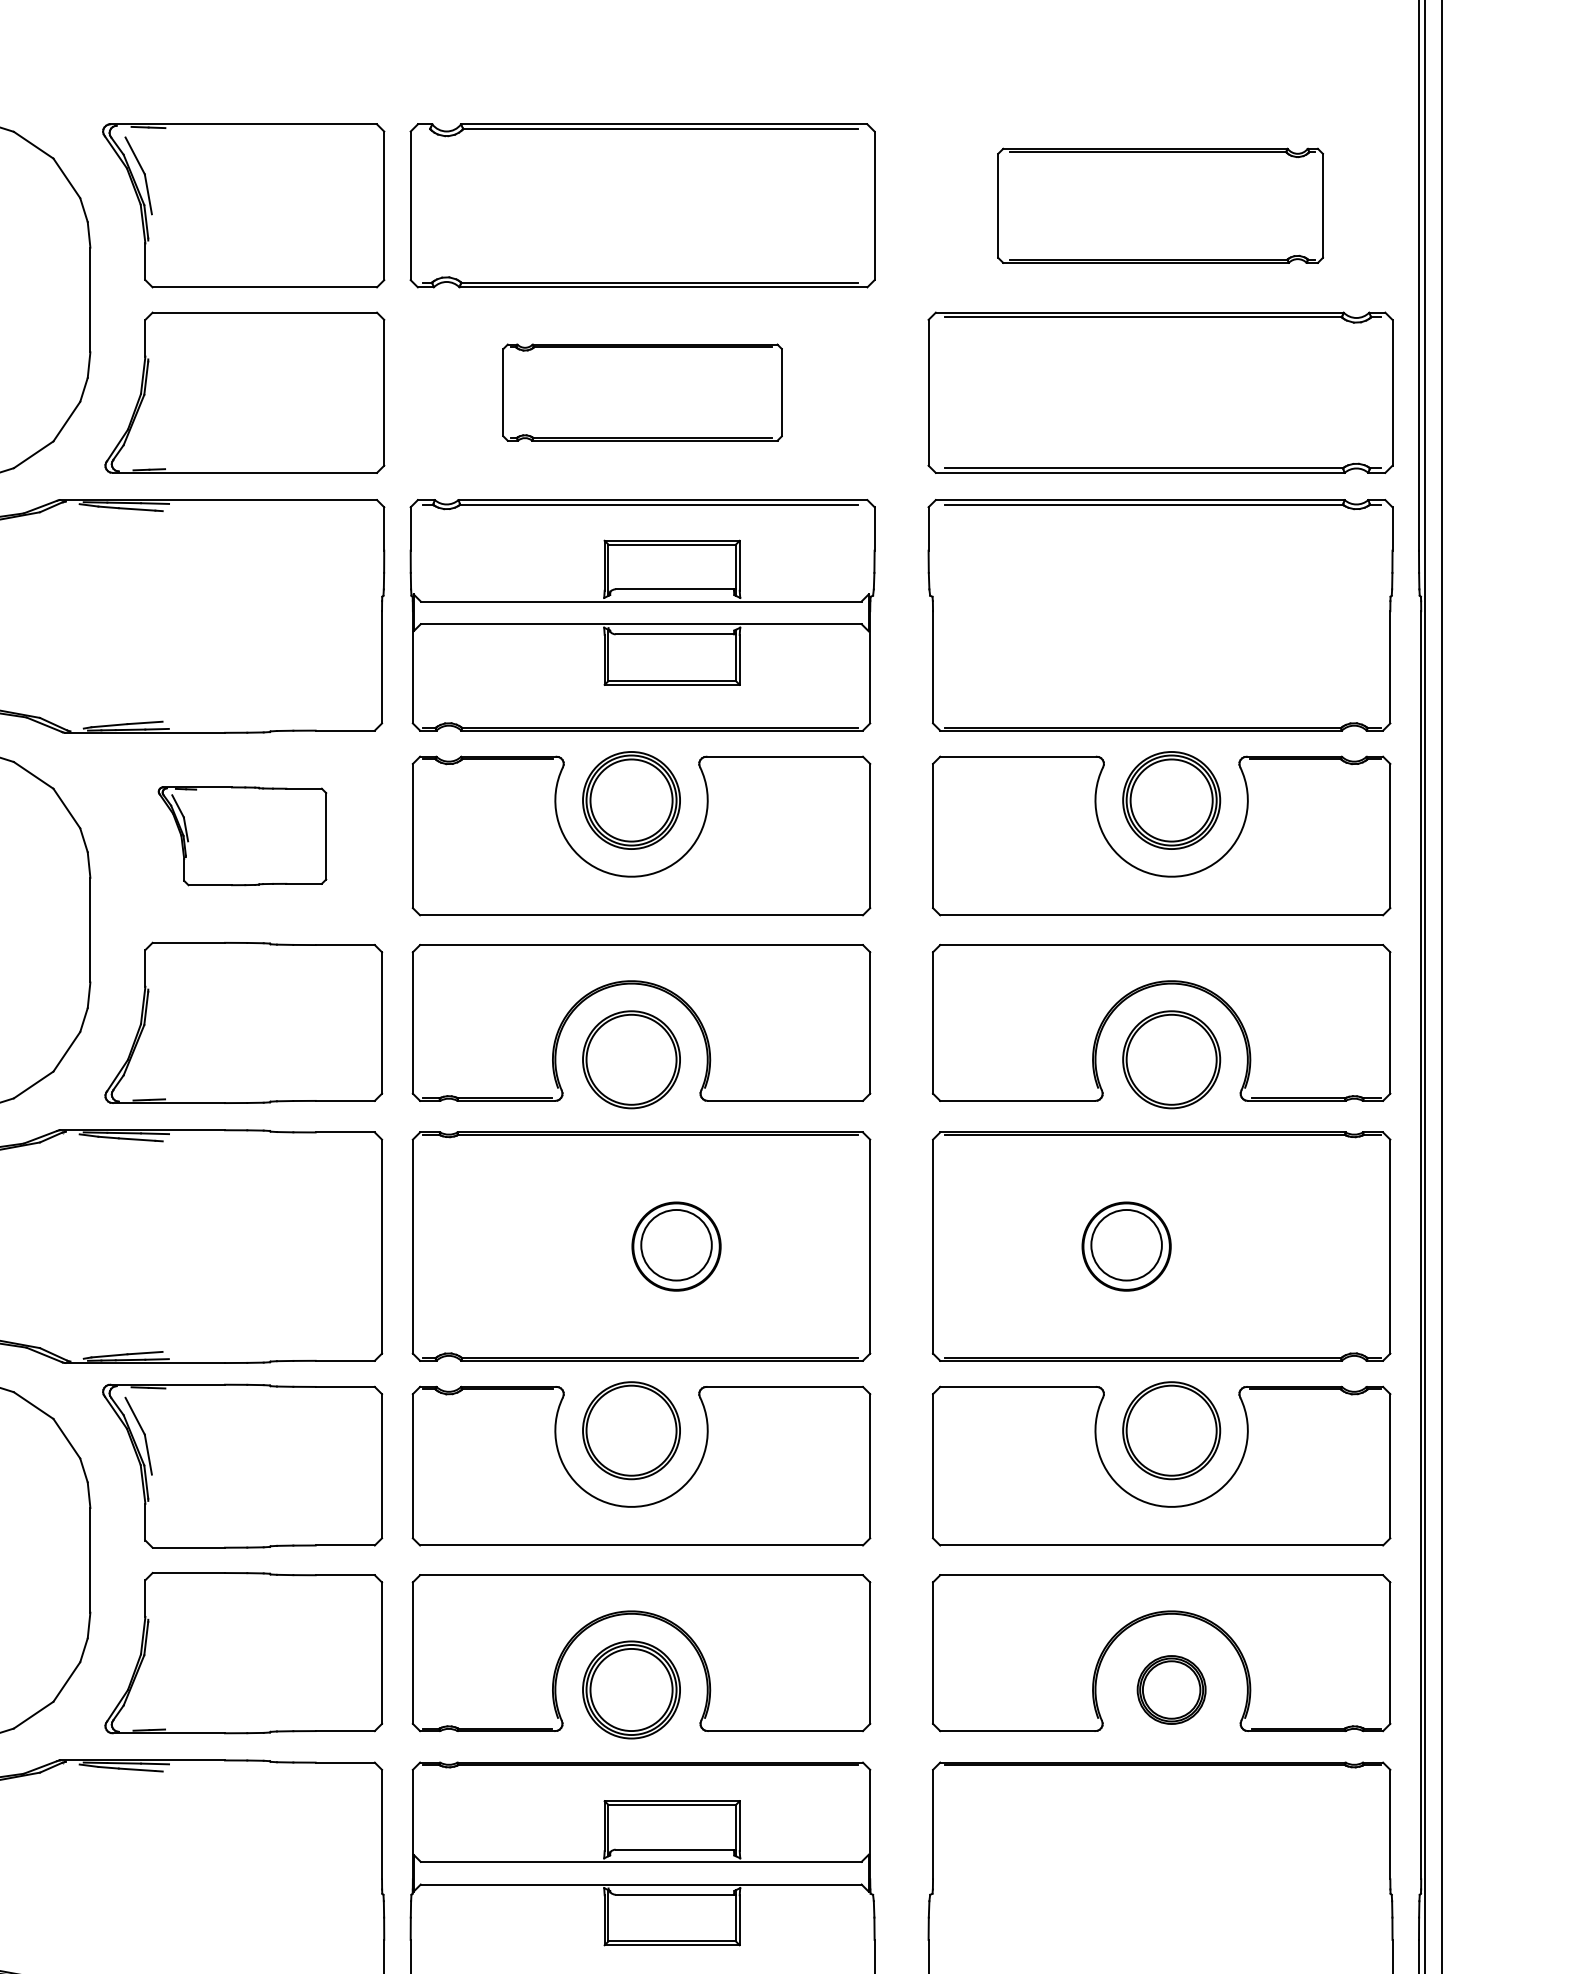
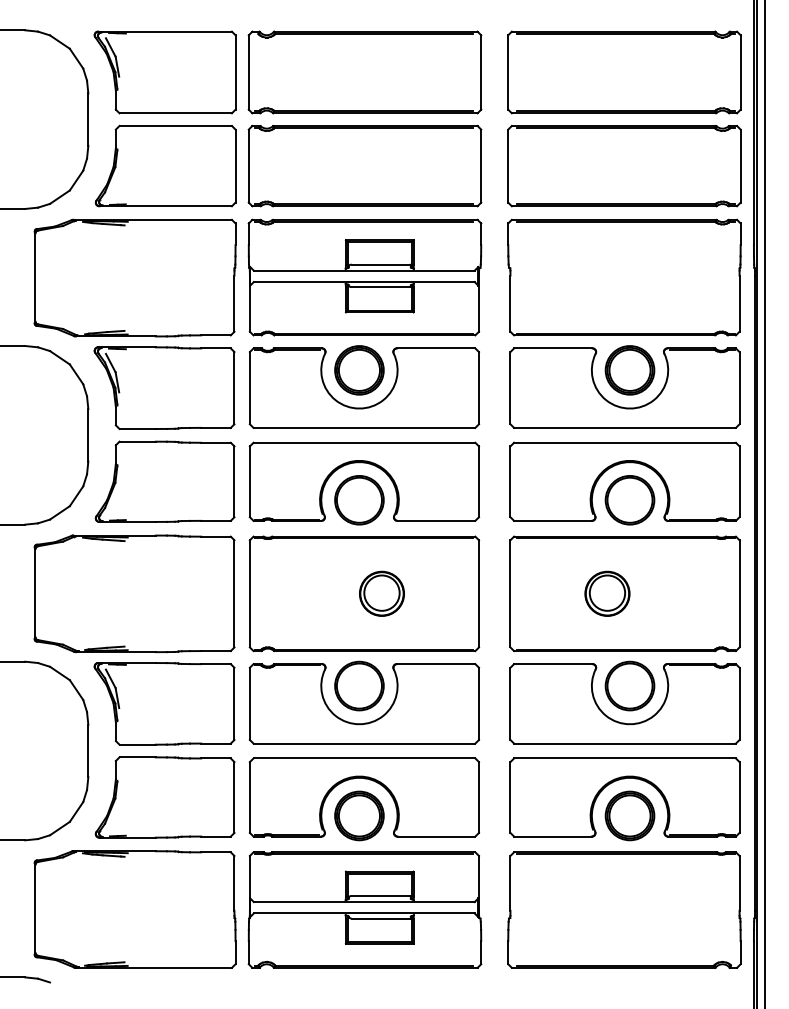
part: (1160, 205) -> (624, 72), size x1.43
part: (641, 391) -> (364, 165), size x1.67
part: (242, 836) -> (164, 388), size x1.67
part: (1170, 1689) -> (629, 815), size x1.43

